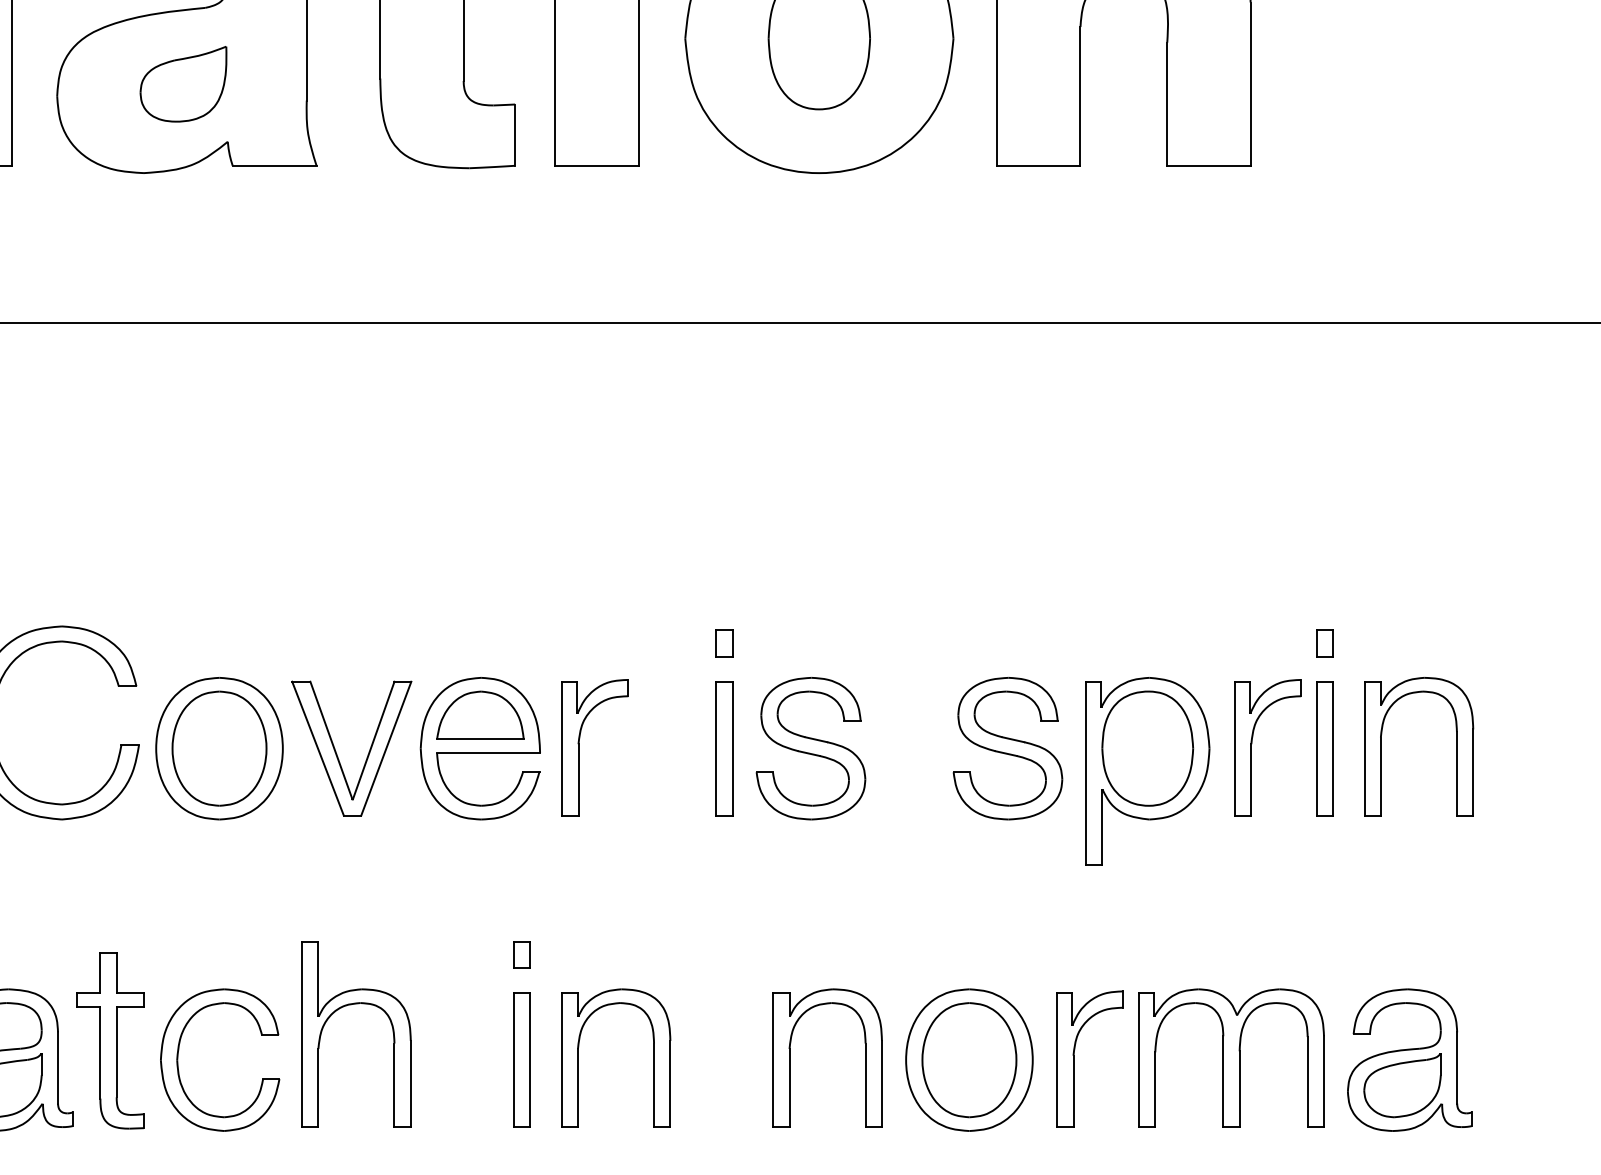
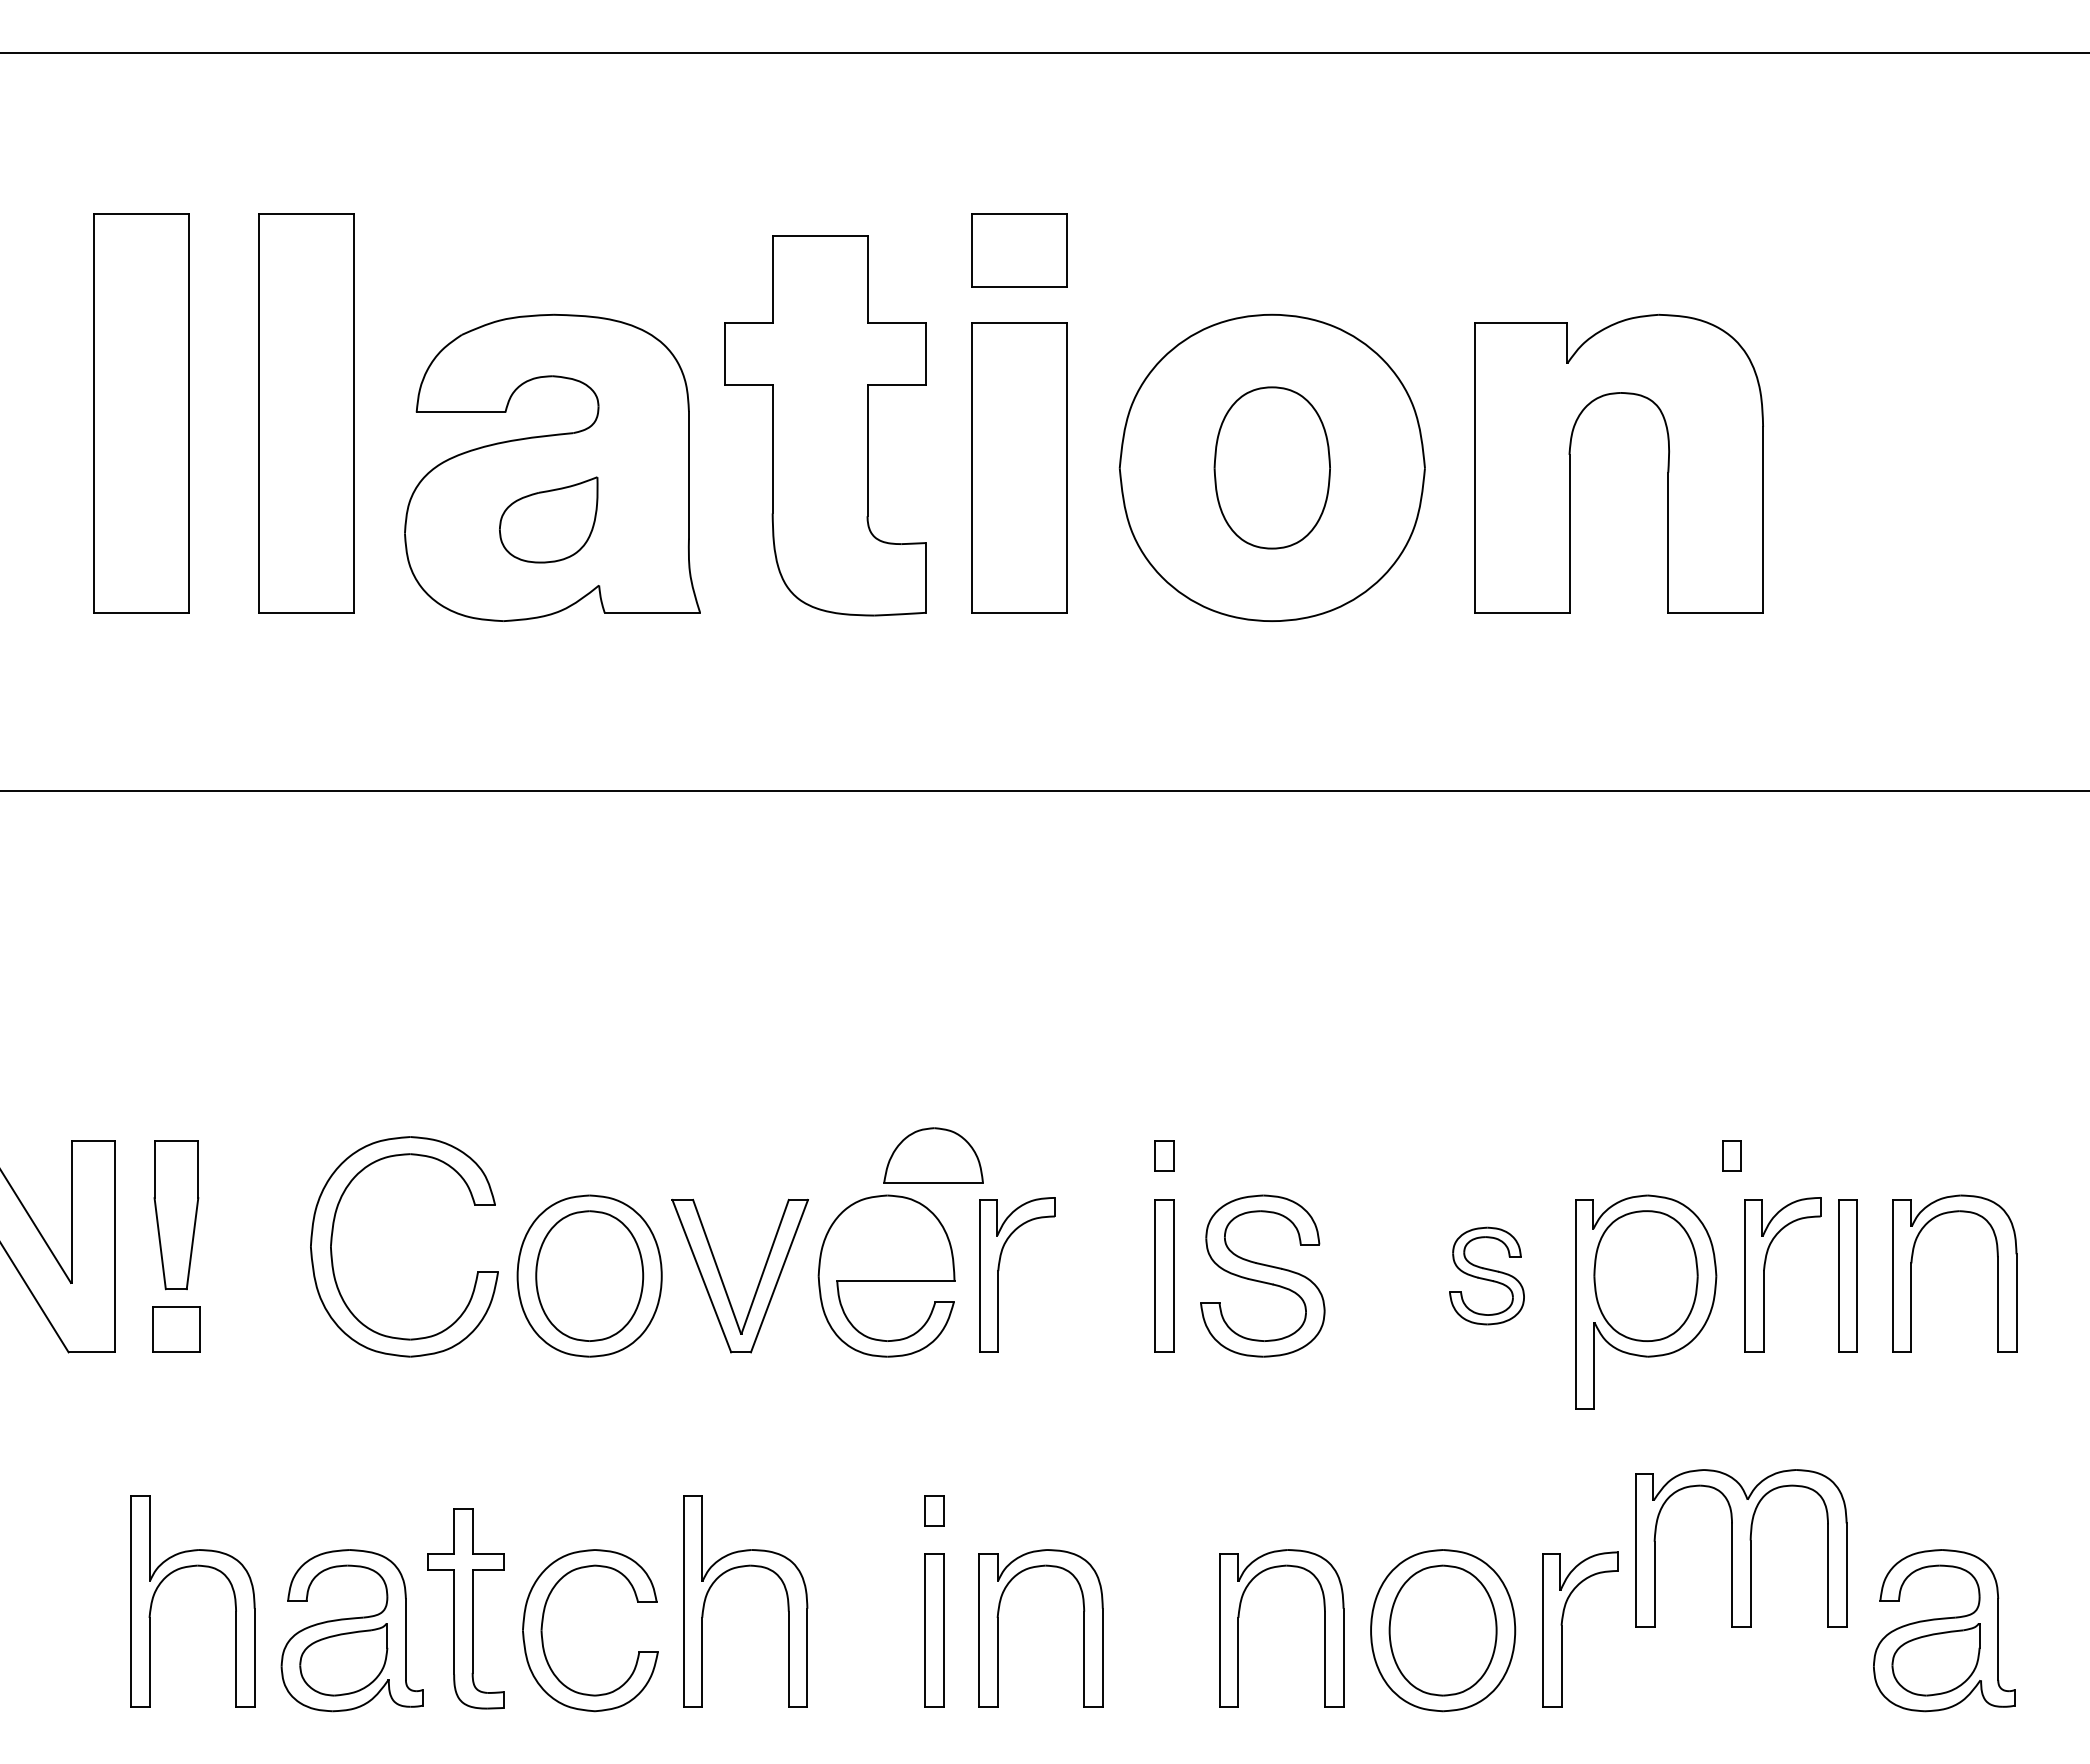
part: (1324, 642) -> (1731, 1155), moved
part: (480, 715) -> (933, 1155), moved
part: (1007, 748) -> (1486, 1275), size x0.6
part: (1231, 1058) -> (1741, 1548), moved

